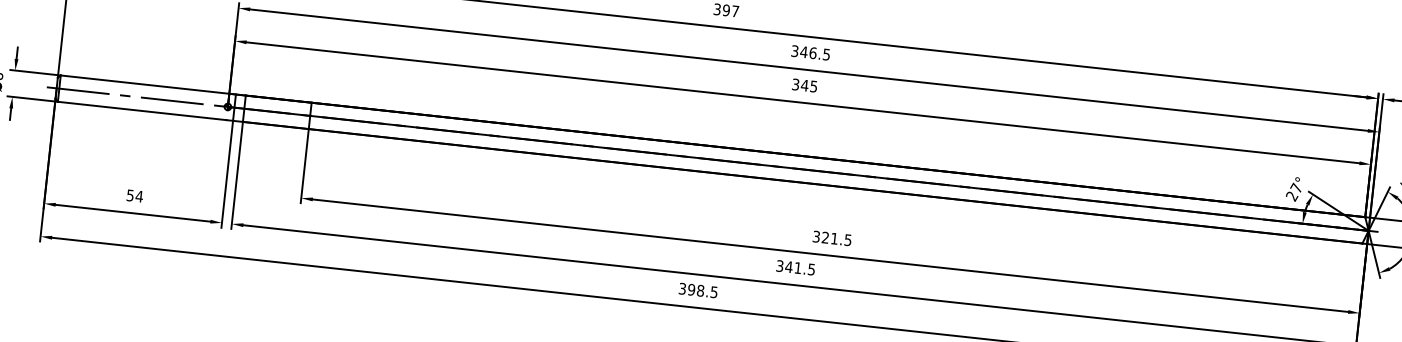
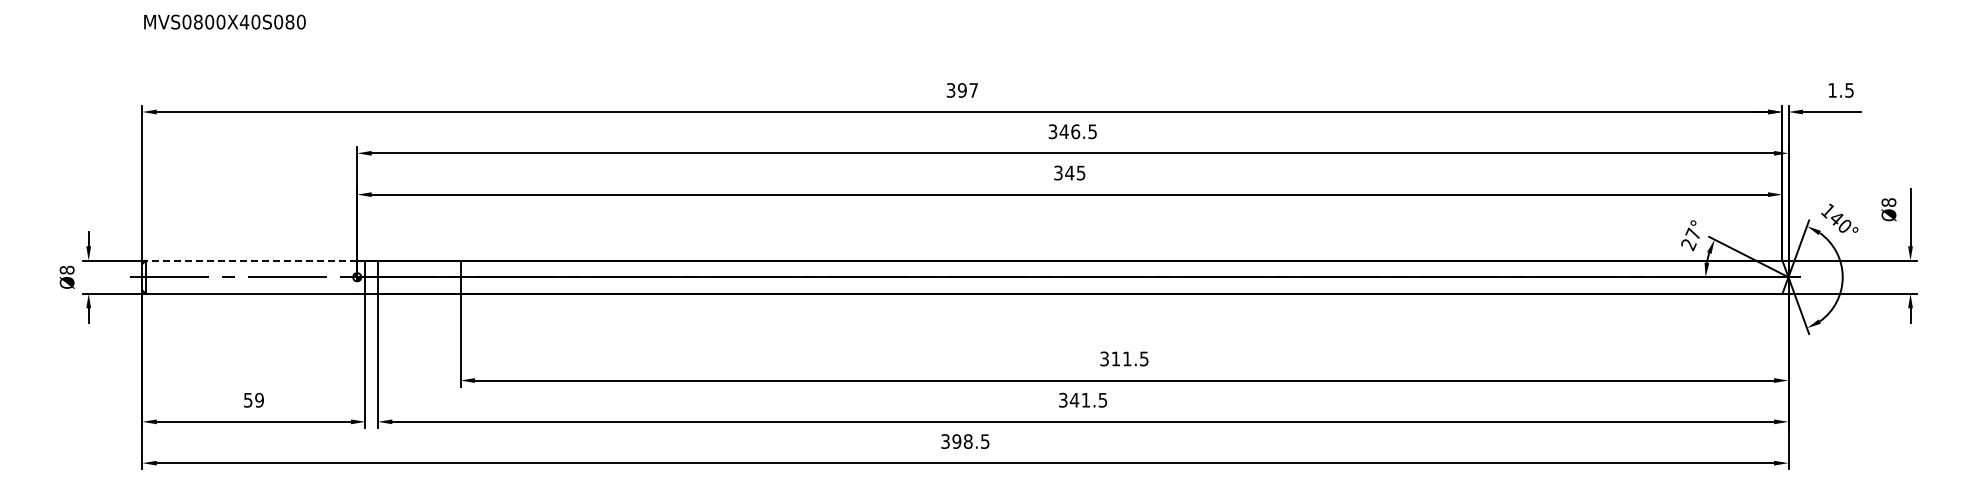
line: (145, 84) -> (251, 260), solid -> dashed
text: (139, 195) -> (259, 399), 54 -> 59
text: (825, 237) -> (1115, 358), 321.5 -> 311.5

